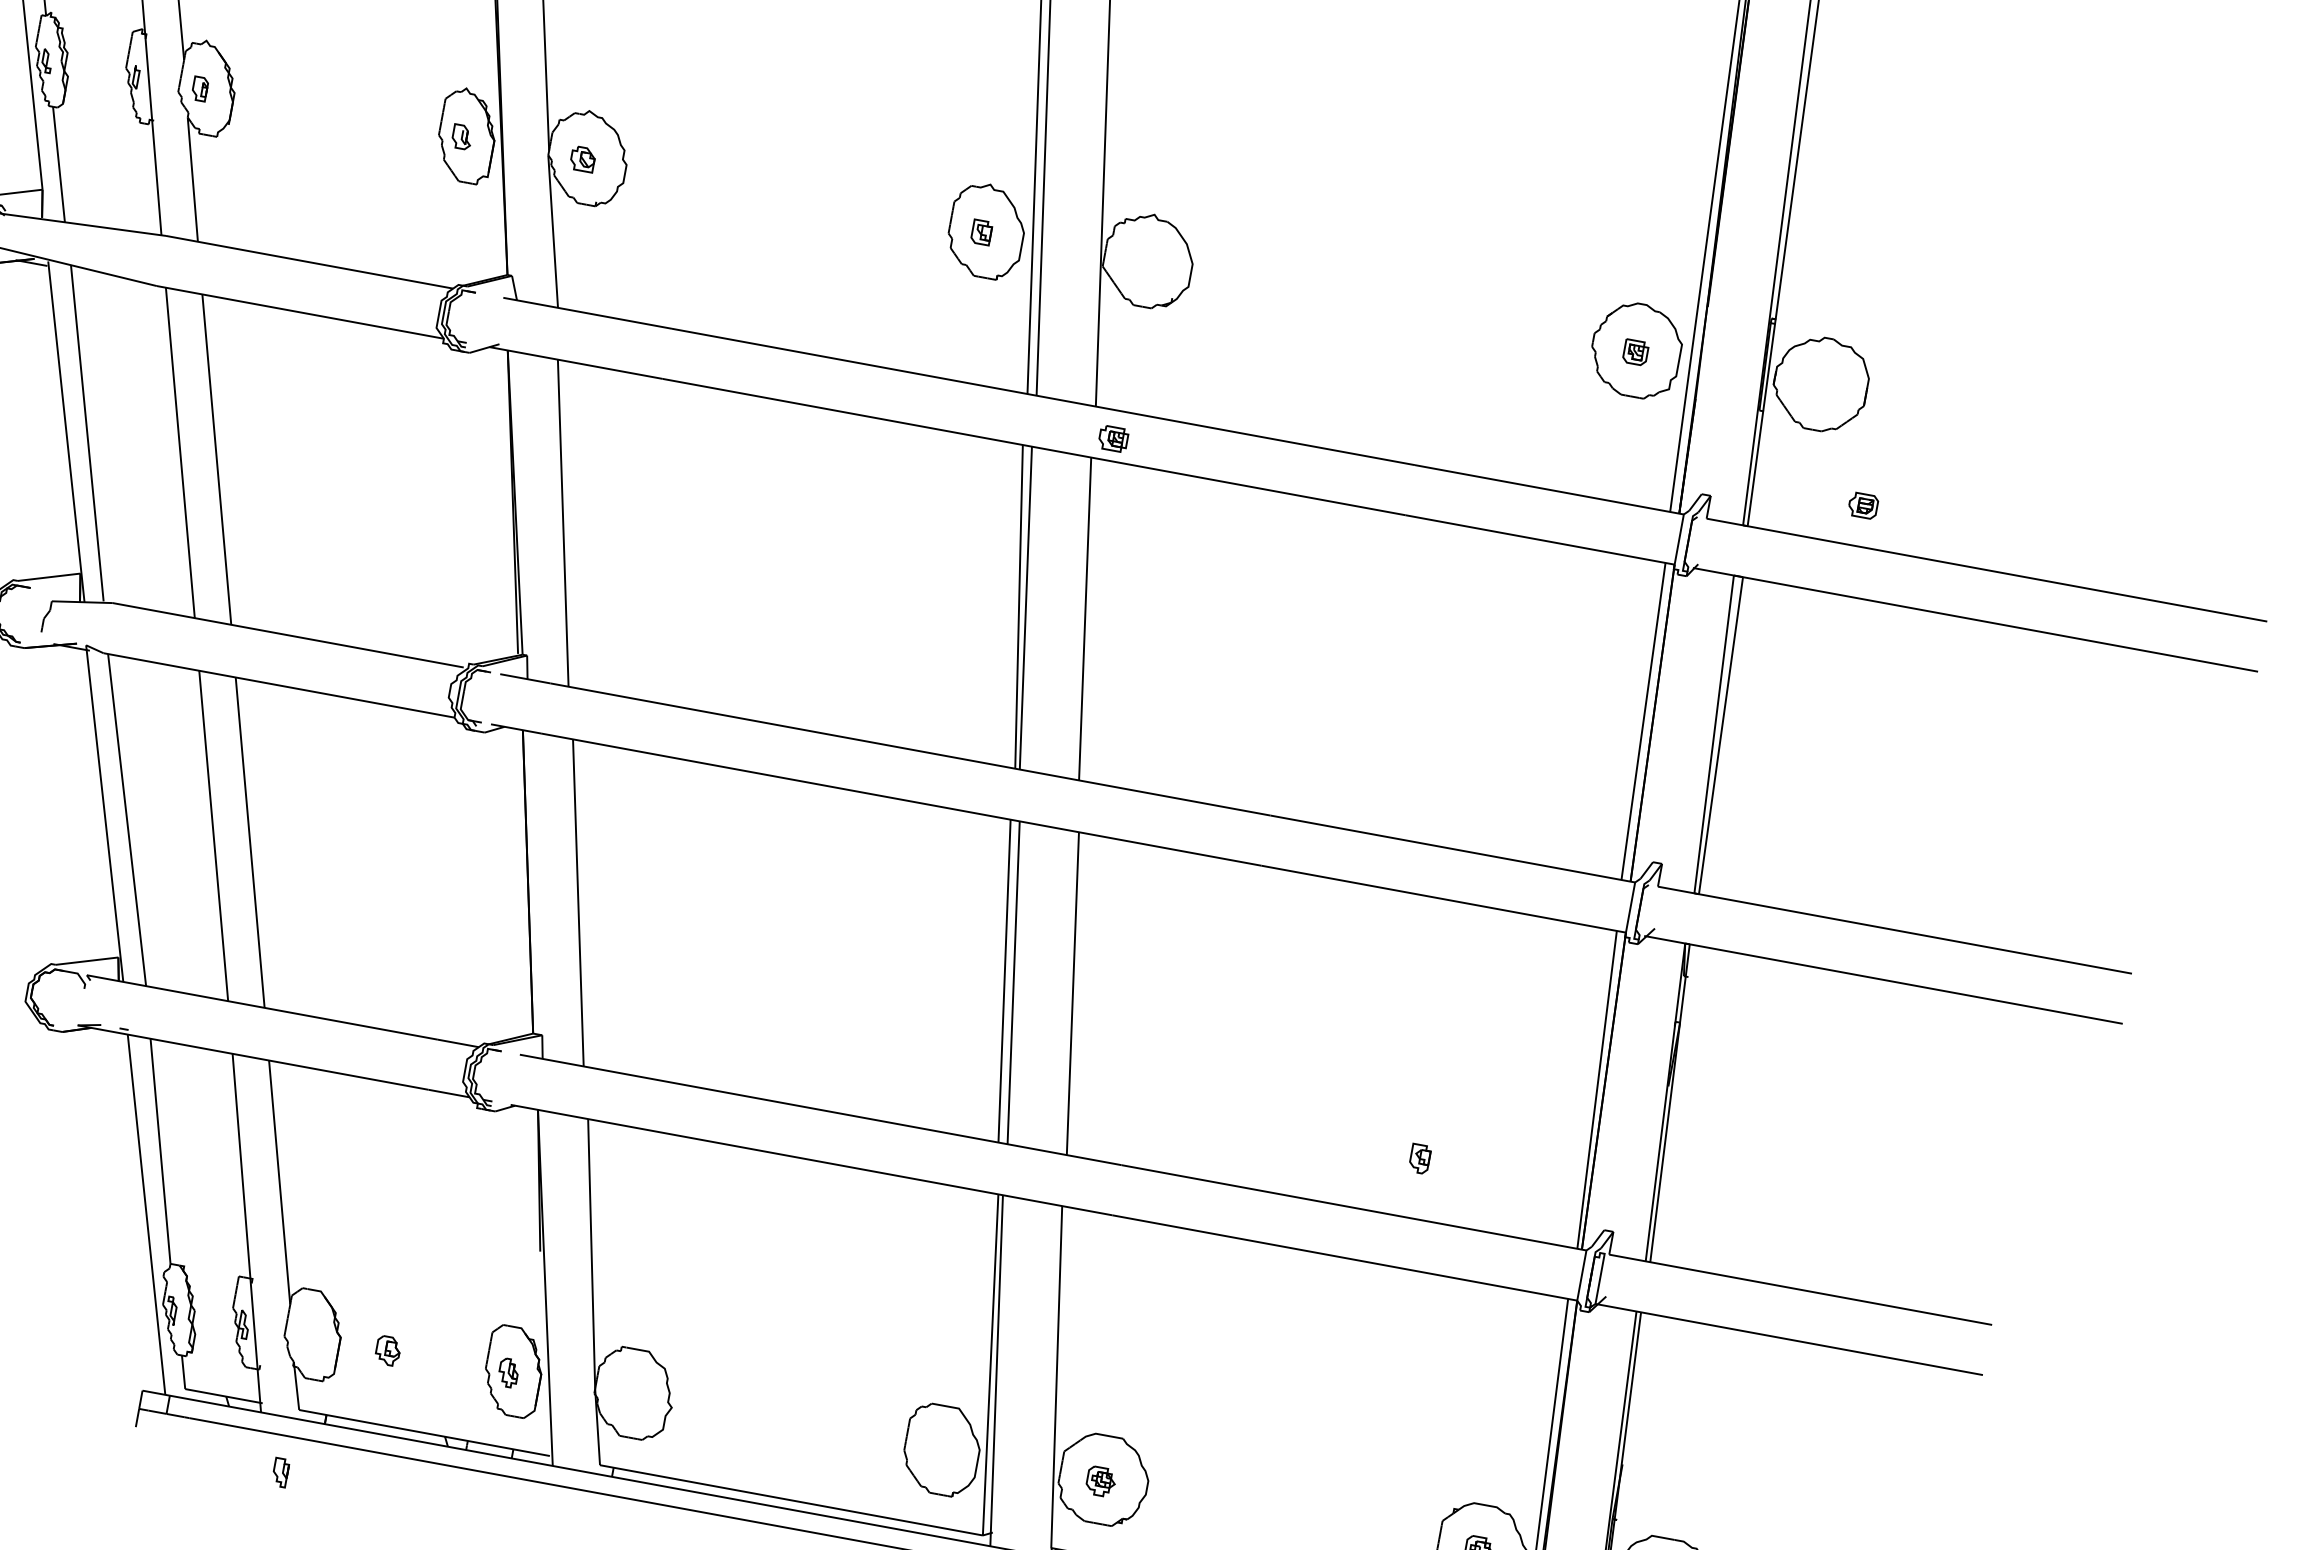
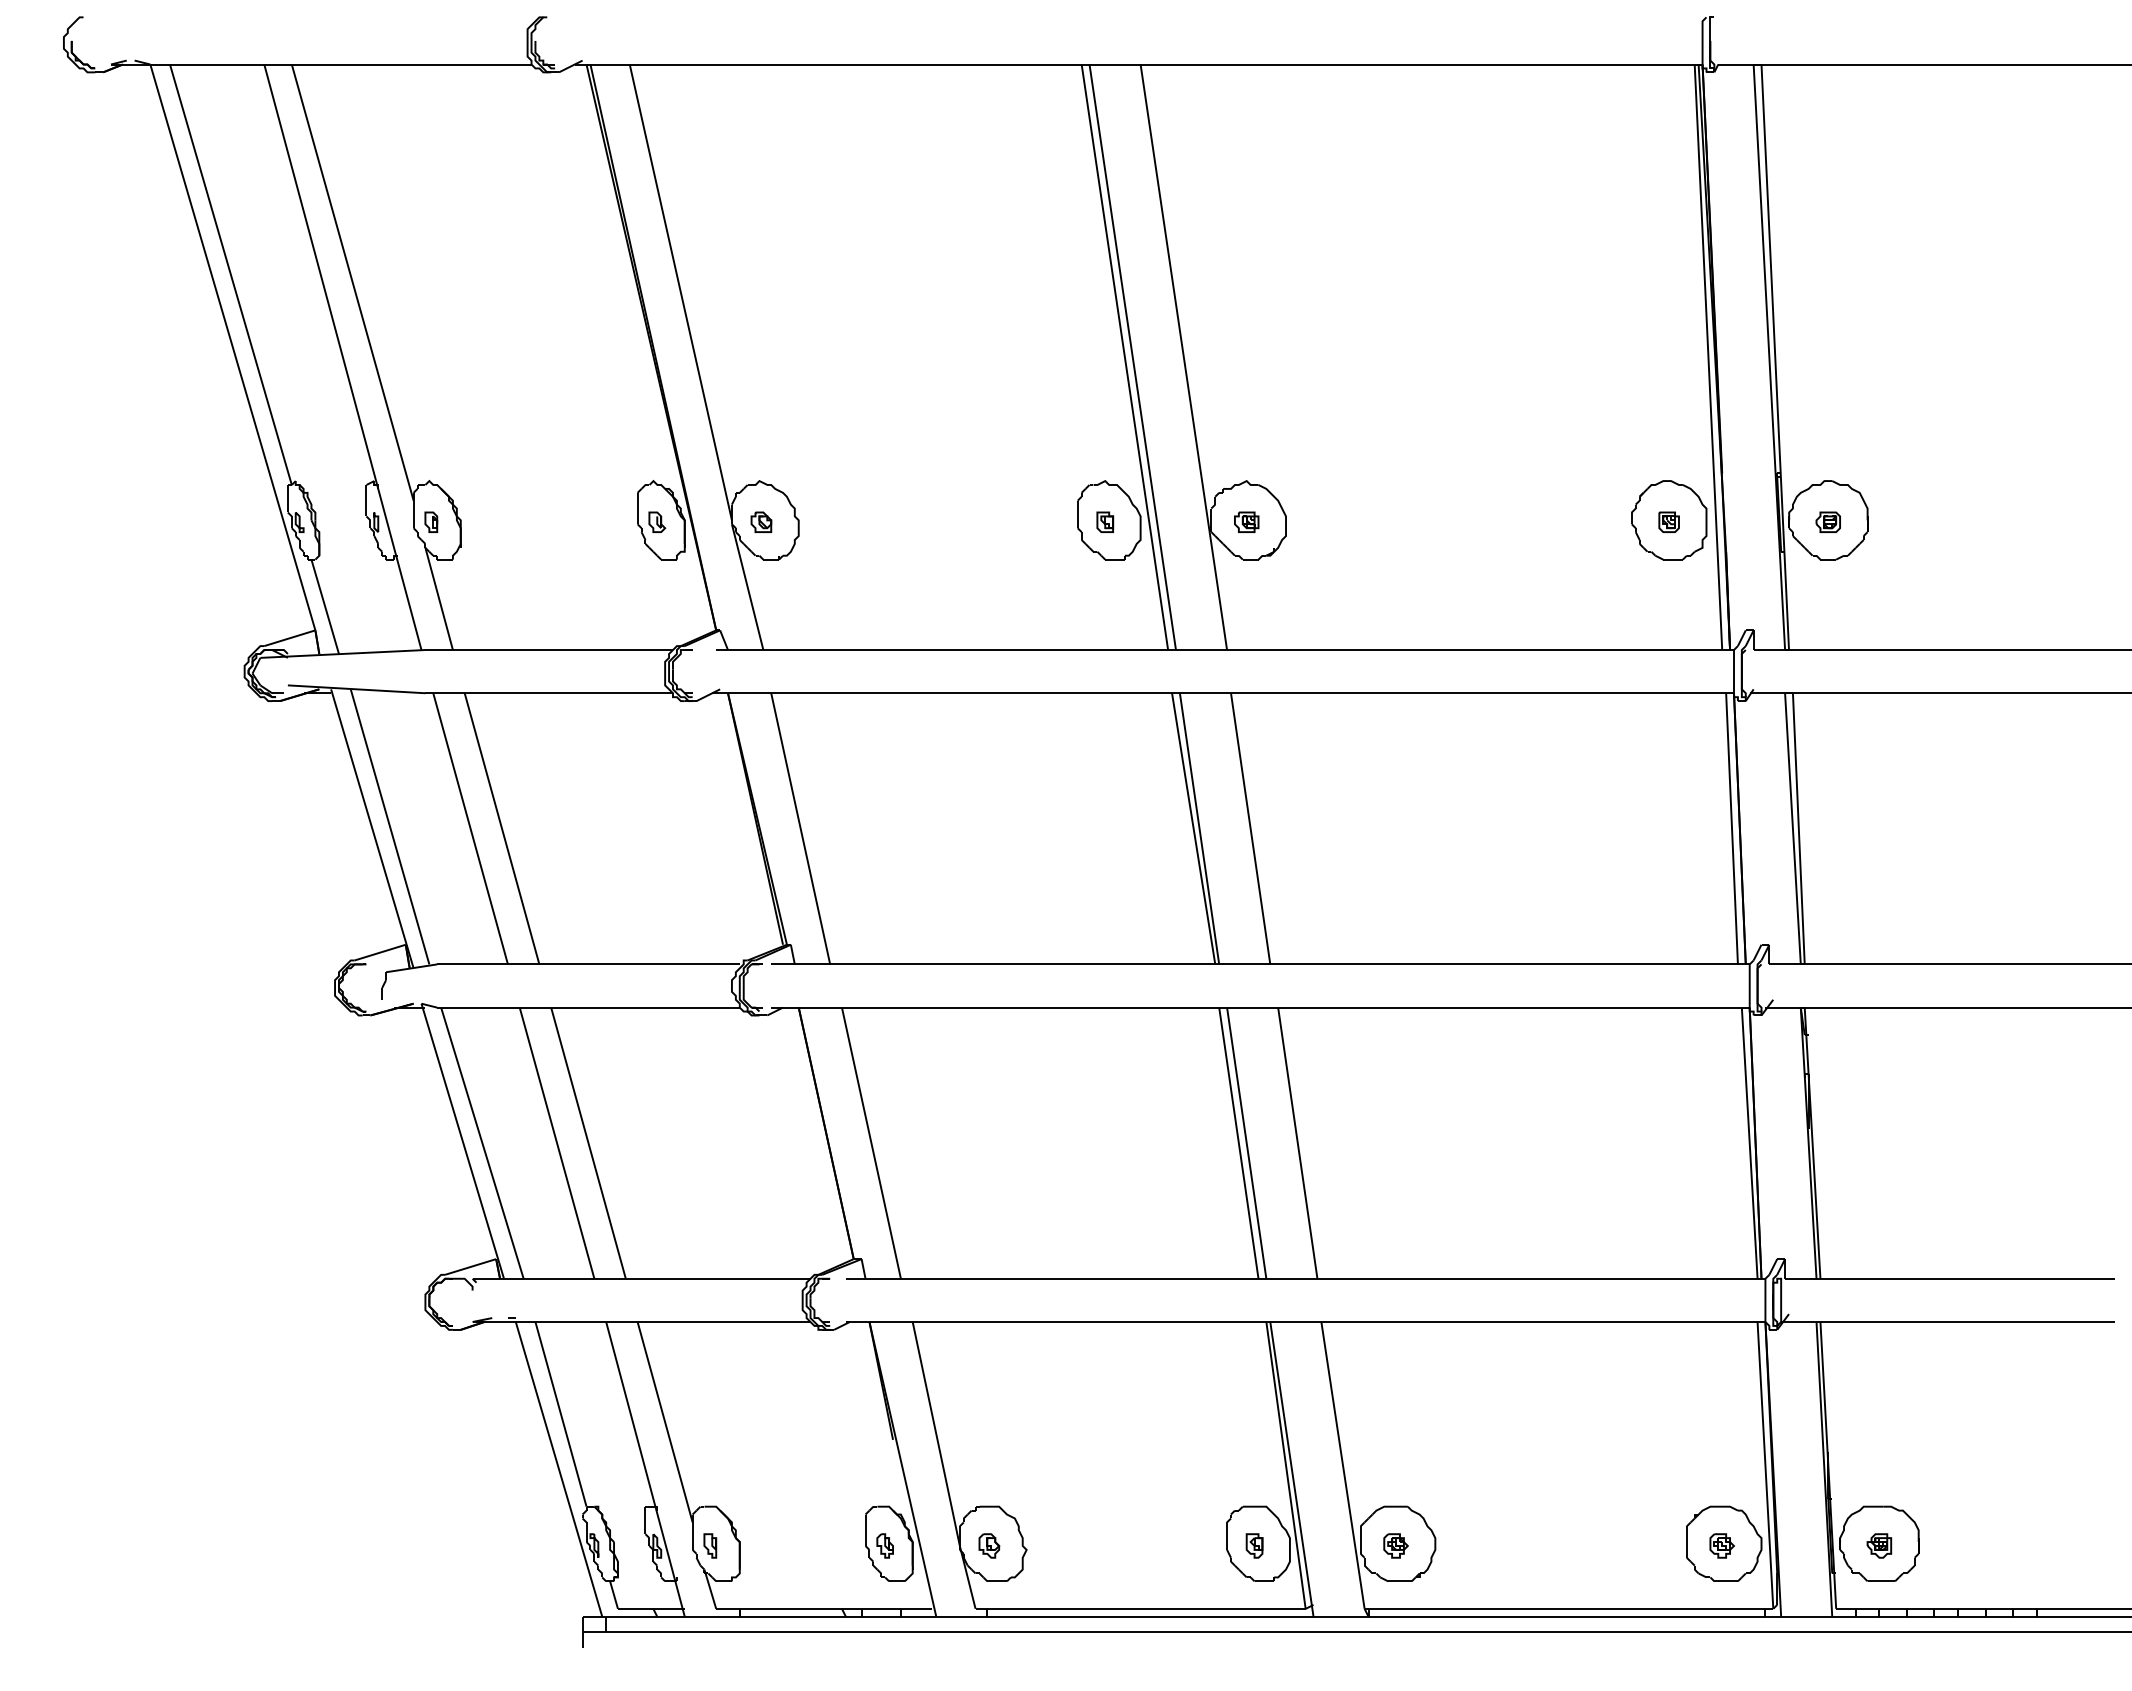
part: (1113, 437) -> (1246, 521), moved
part: (1862, 504) -> (1827, 521), moved
part: (1419, 1158) -> (1254, 1545), moved
part: (388, 1350) -> (989, 1545), moved
part: (280, 1472) -> (710, 1545), moved

